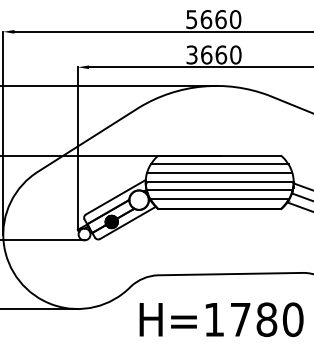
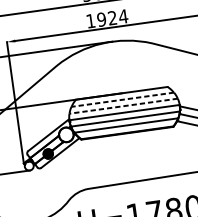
text: (213, 54) -> (106, 18), 3660 -> 1924
line: (219, 164) -> (122, 99), solid -> dashed
line: (219, 172) -> (123, 105), solid -> dashed

